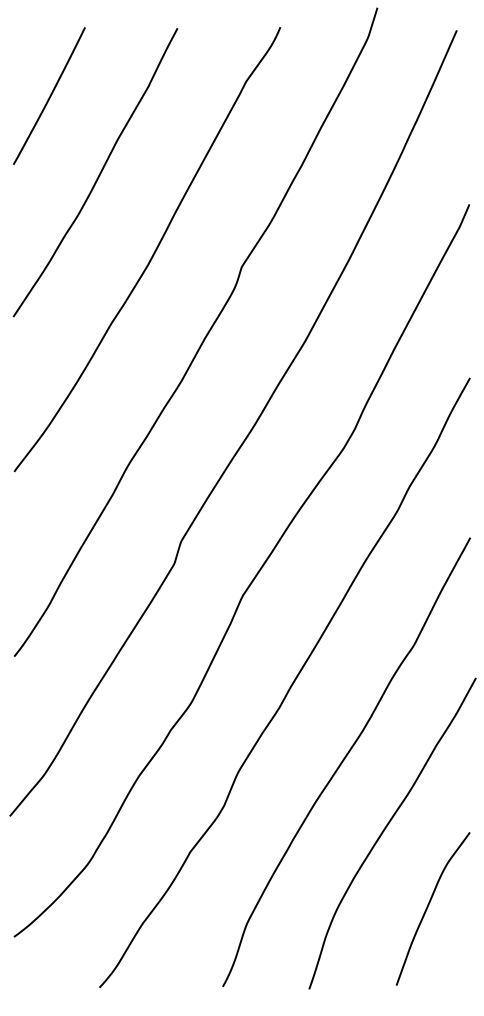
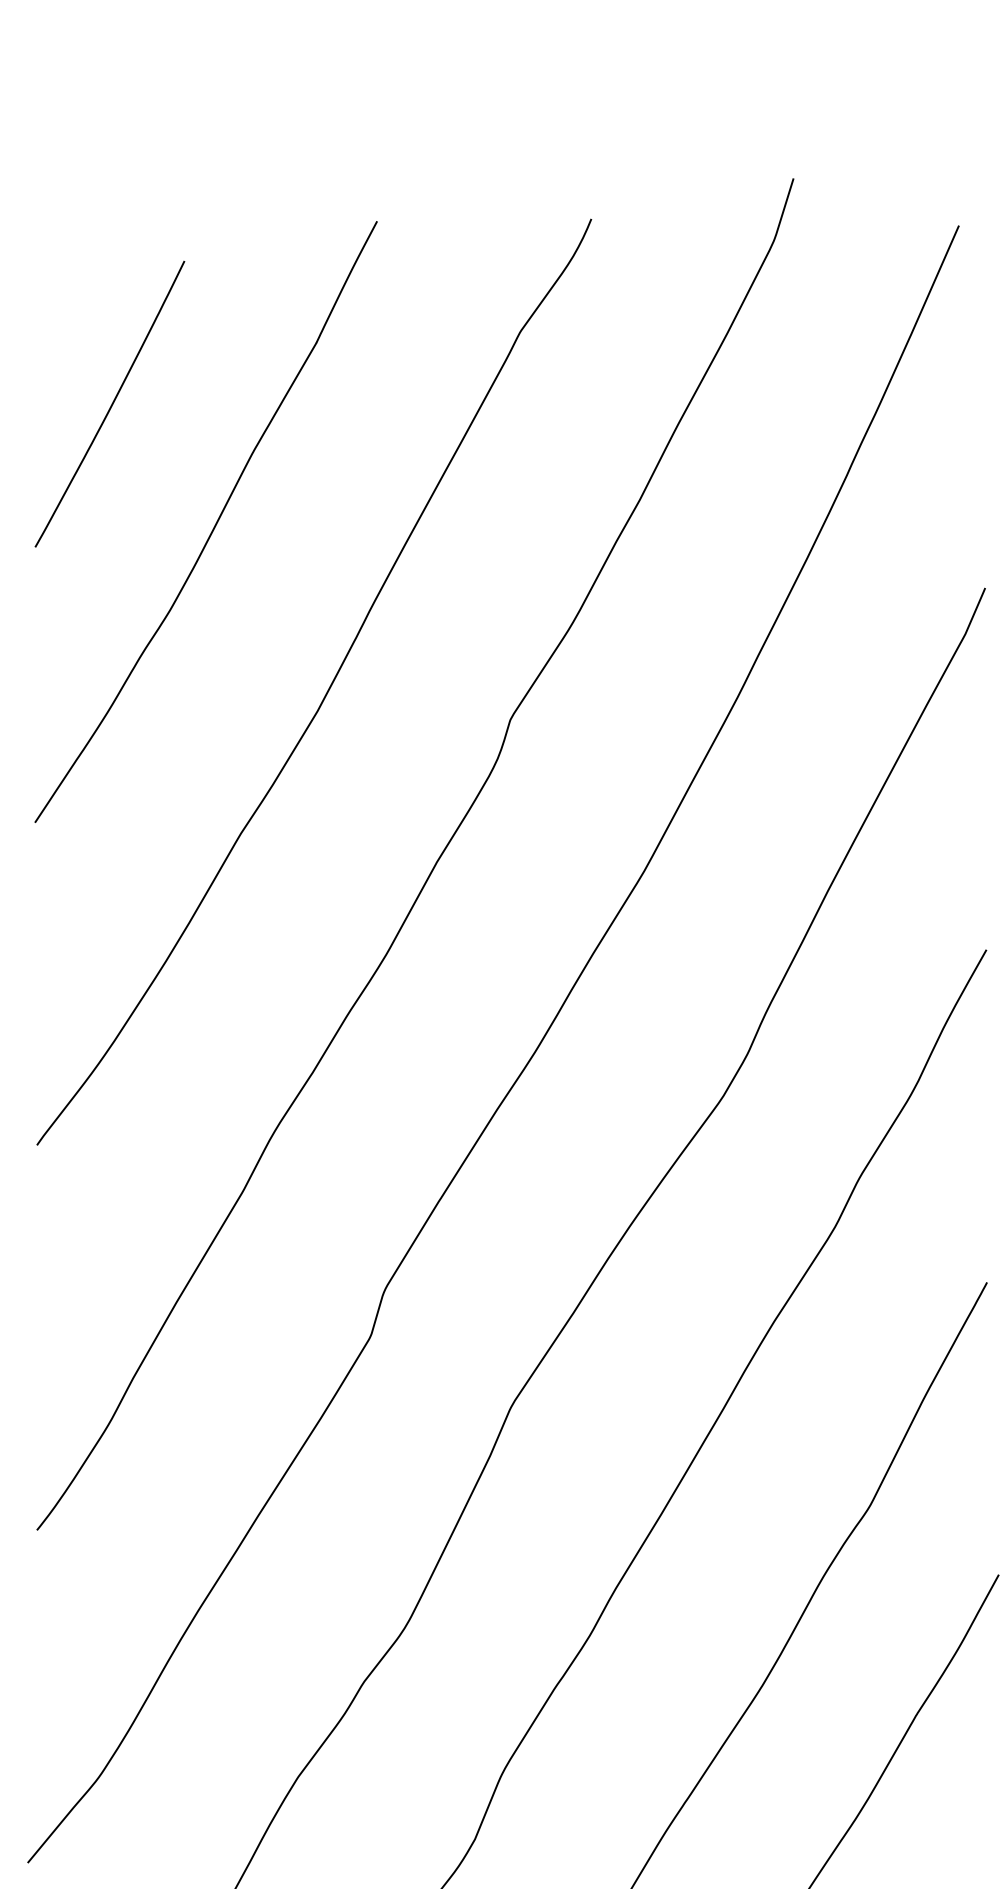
curve: (49, 95) -> (110, 402), moved

